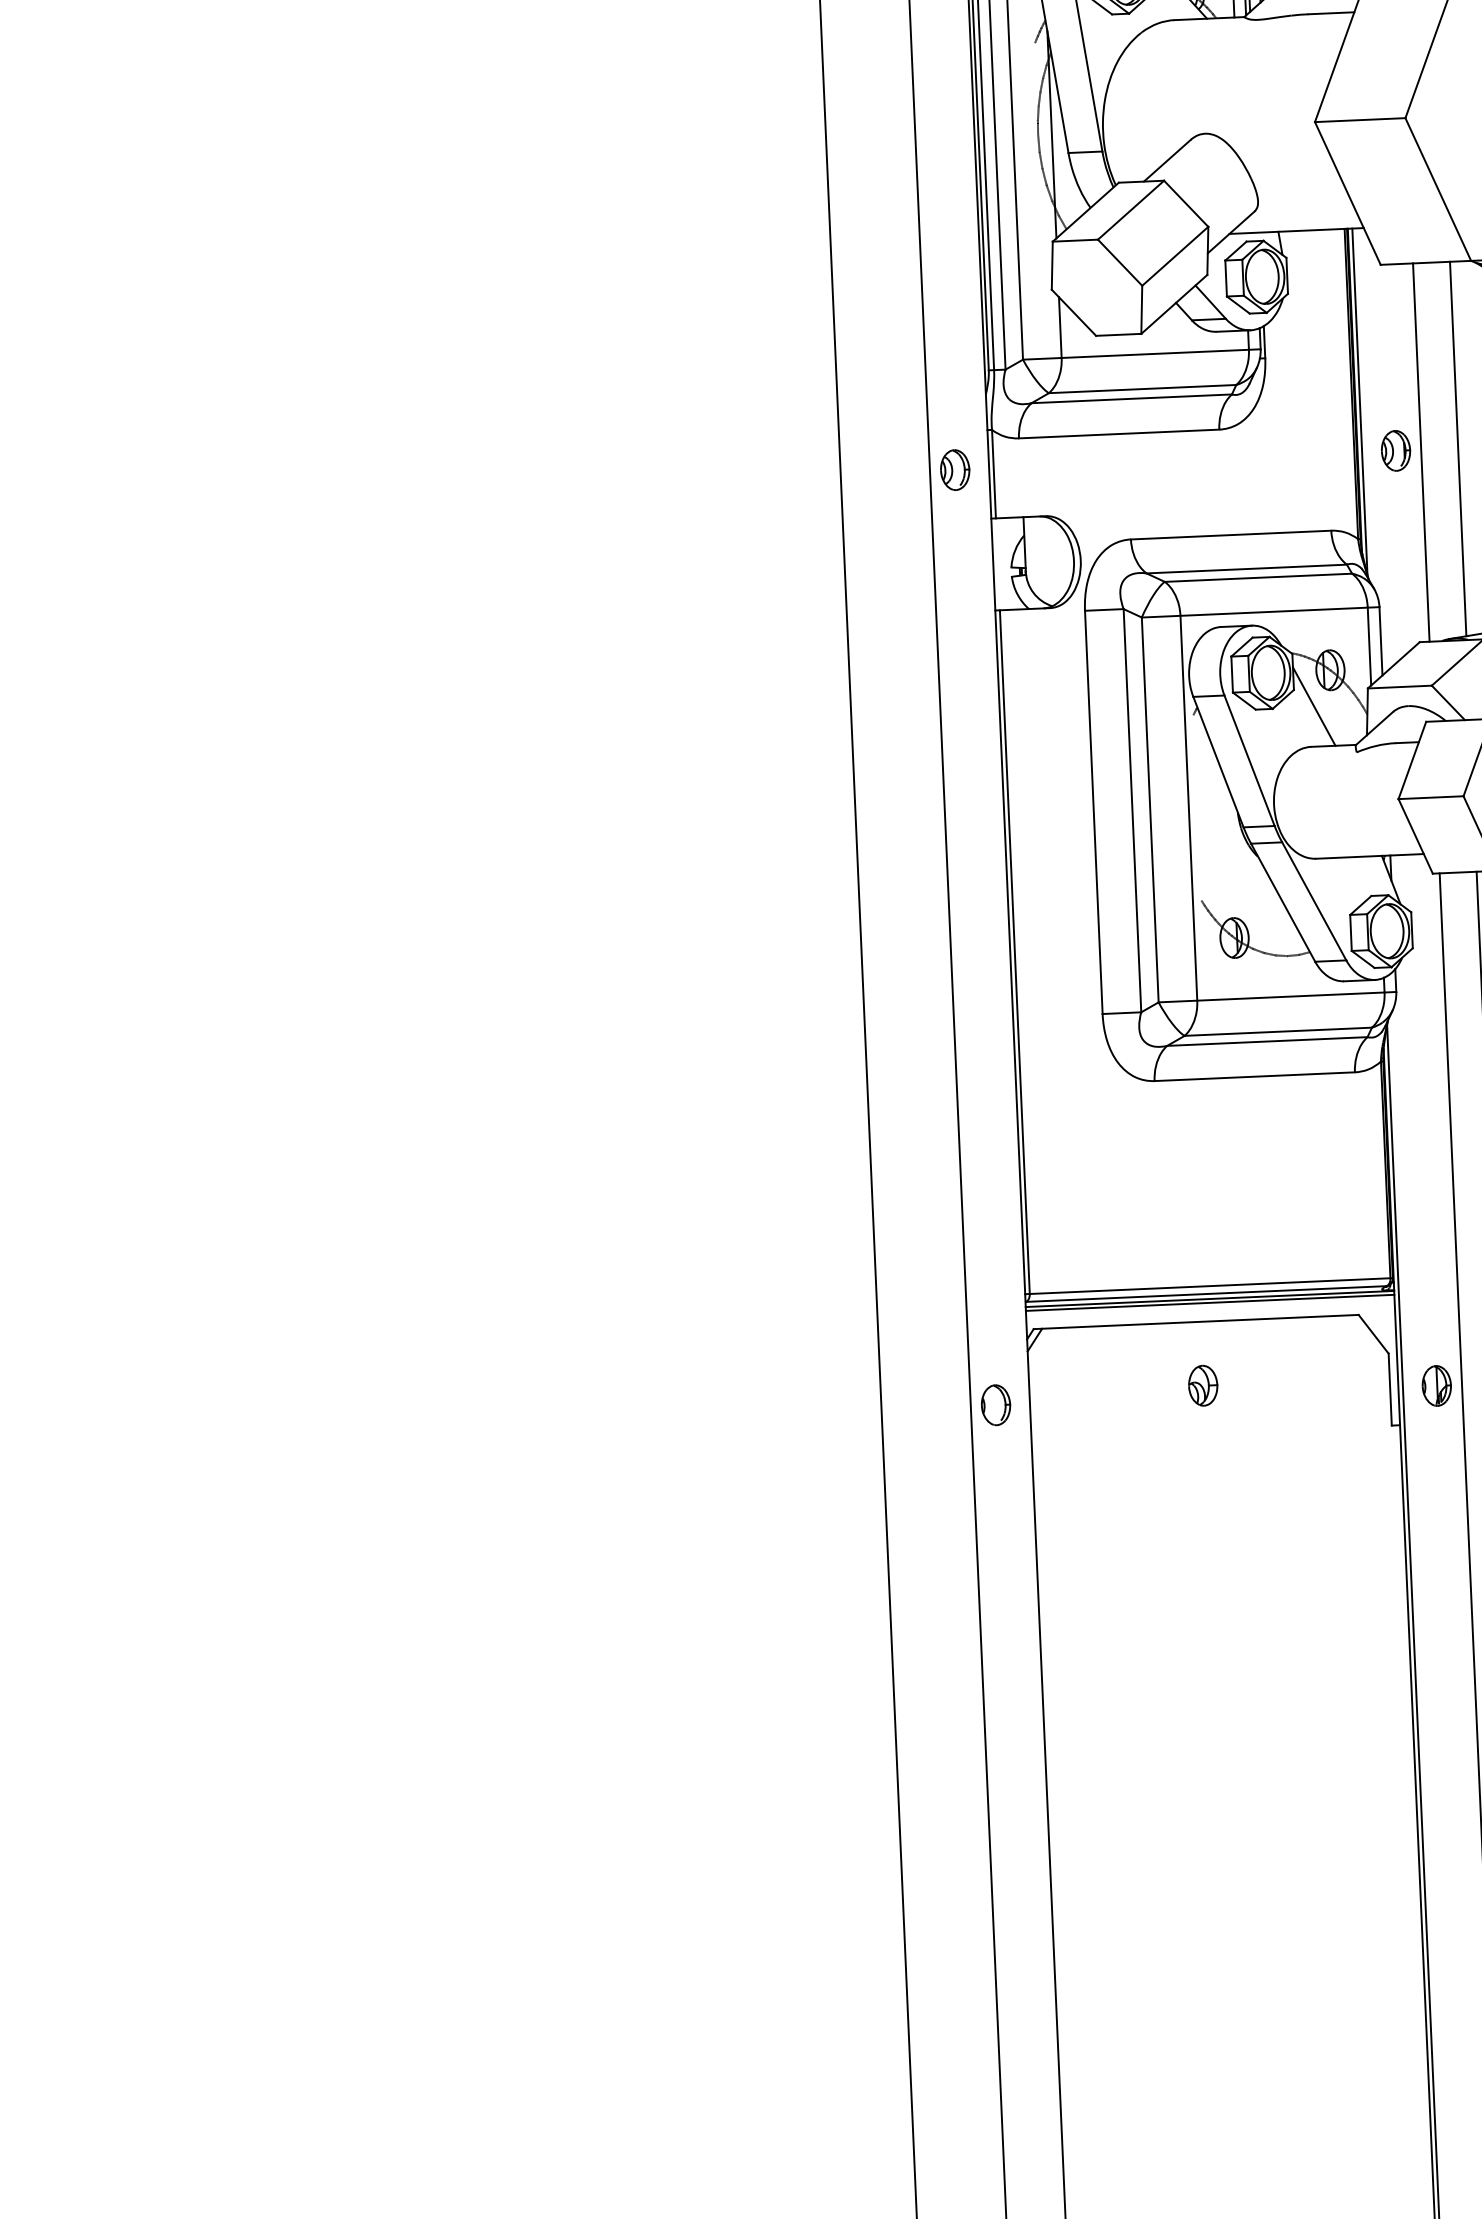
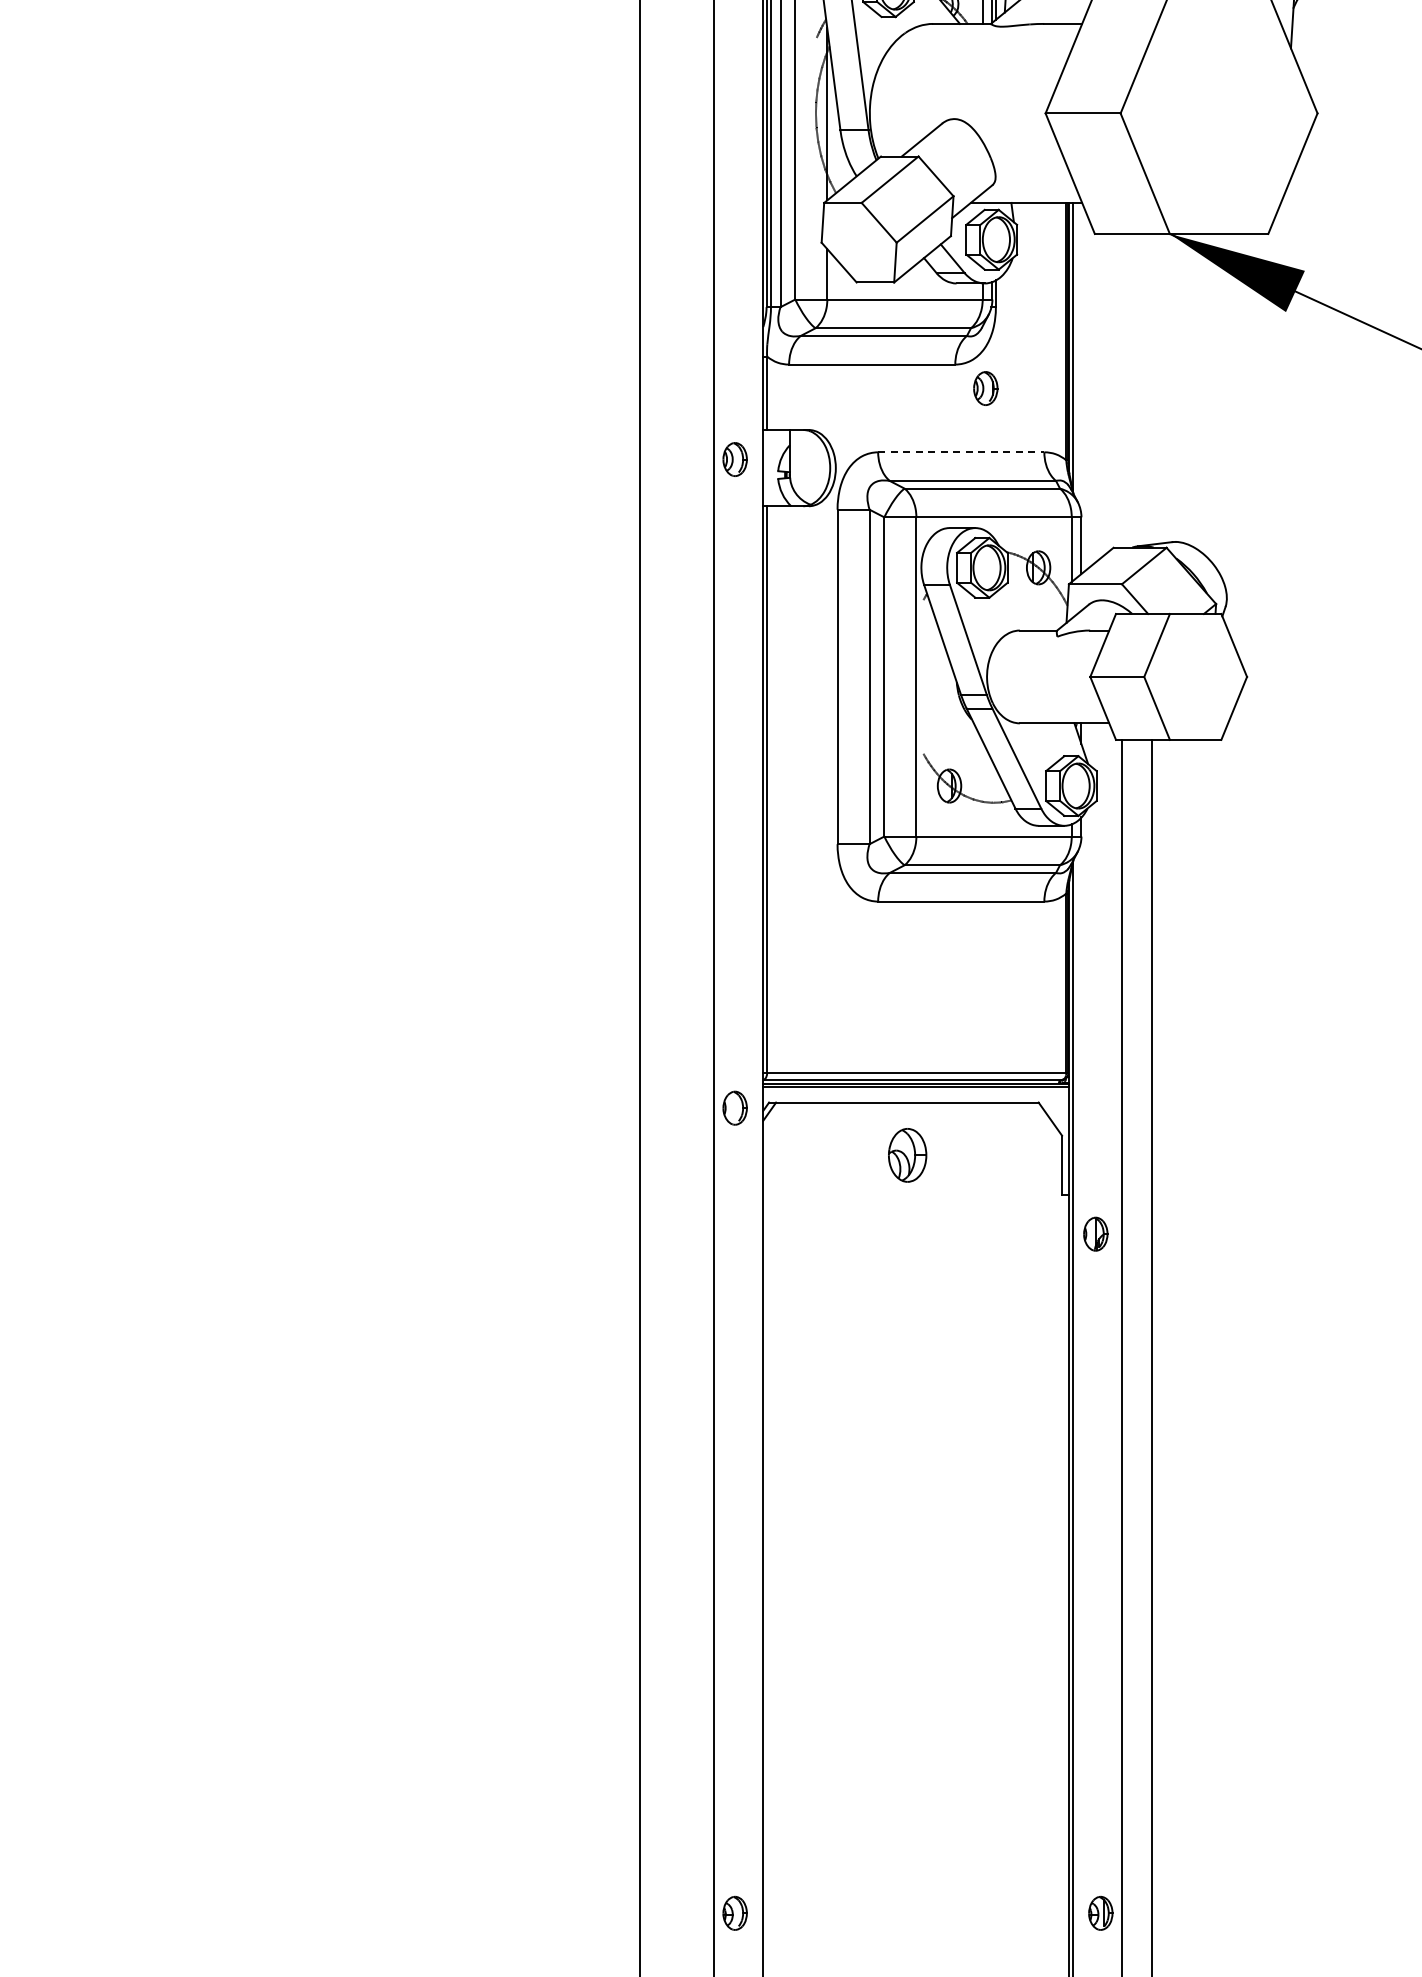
line: (1458, 448) -> (1152, 388), removed
part: (1395, 450) -> (985, 388), moved
line: (1421, 452) -> (1121, 390), removed
part: (954, 470) -> (734, 459), moved
line: (1231, 535) -> (961, 452), solid -> dashed
line: (1313, 706) -> (1023, 597), removed
part: (1202, 1385) -> (906, 1155), size x1.6
part: (1436, 1385) -> (1095, 1233), moved
part: (995, 1404) -> (734, 1107), moved

